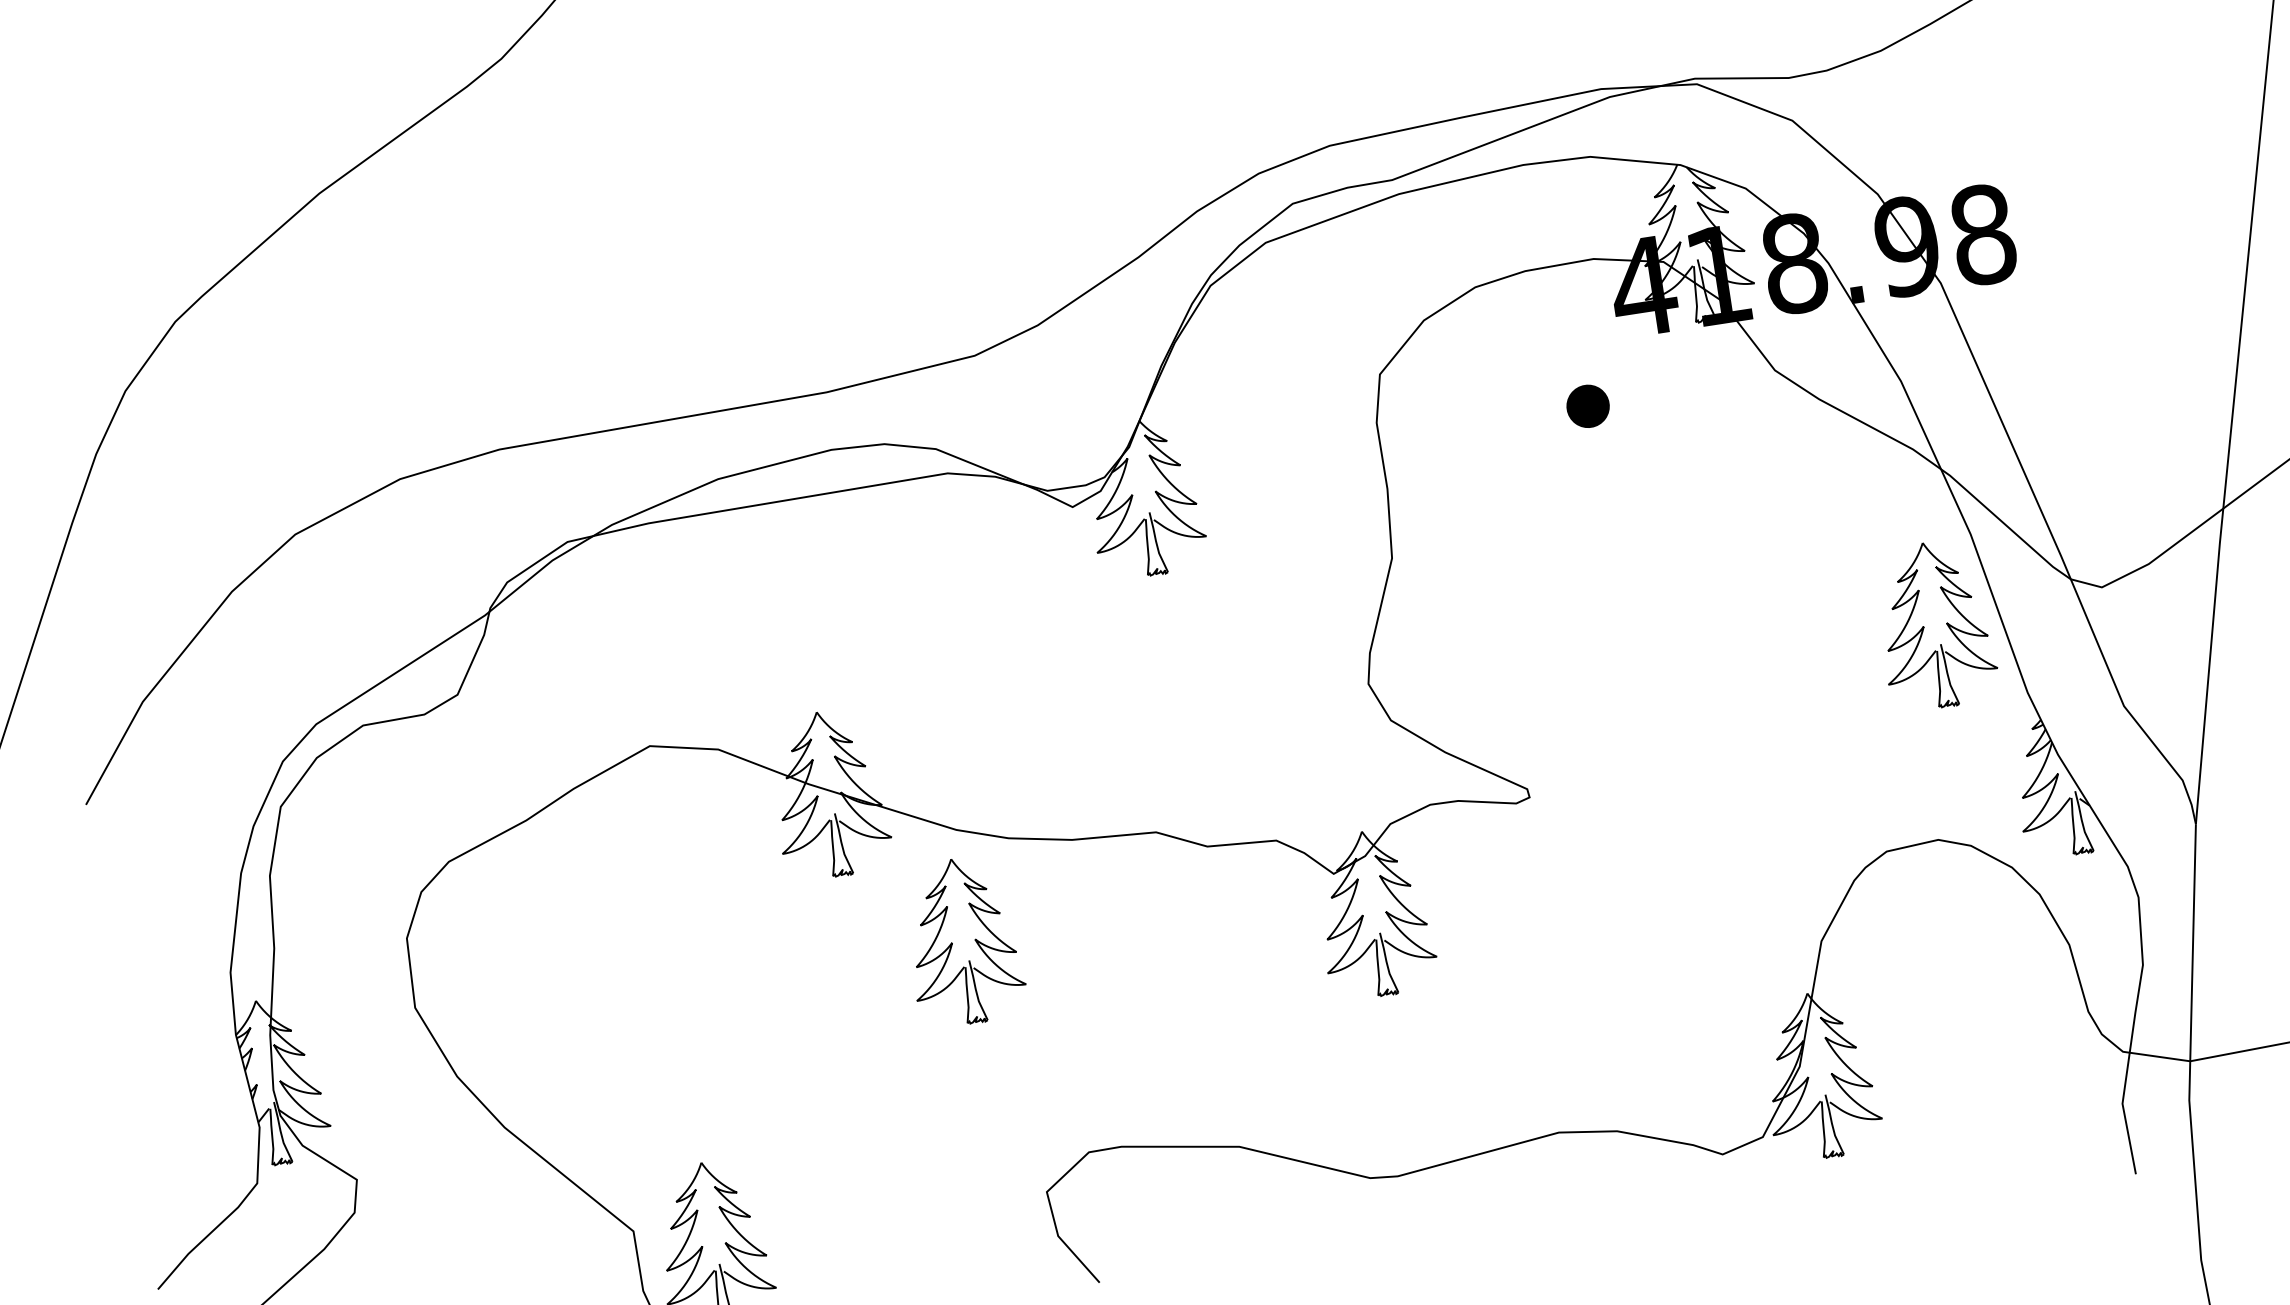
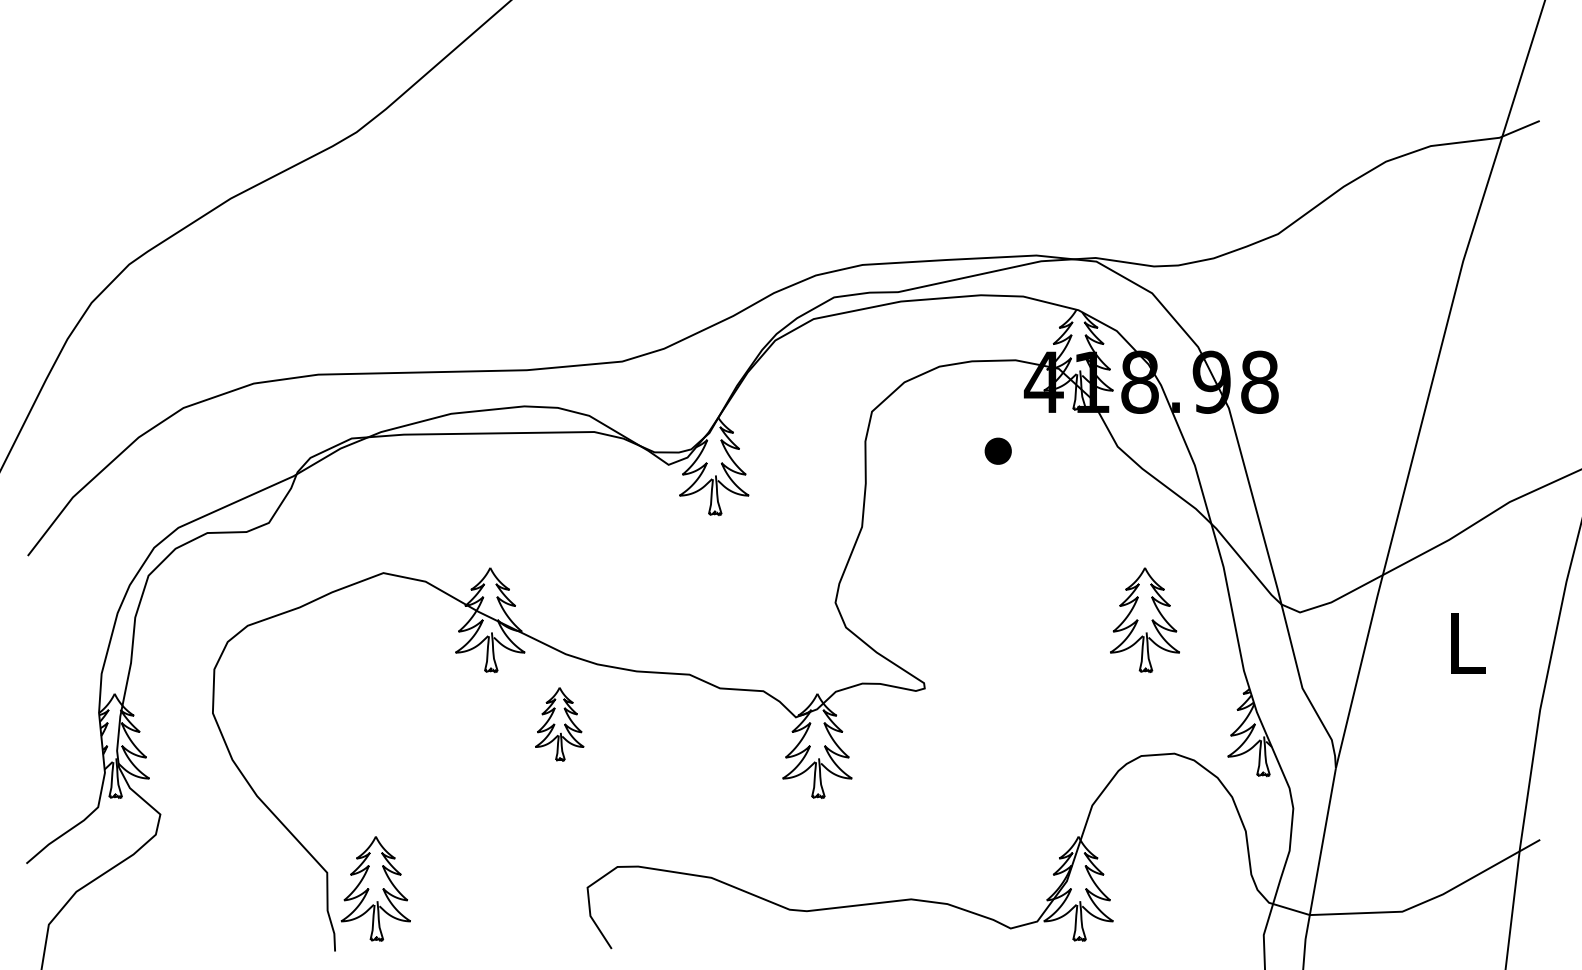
part: (1934, 624) -> (1144, 619), moved
part: (963, 942) -> (559, 724), size x0.7

